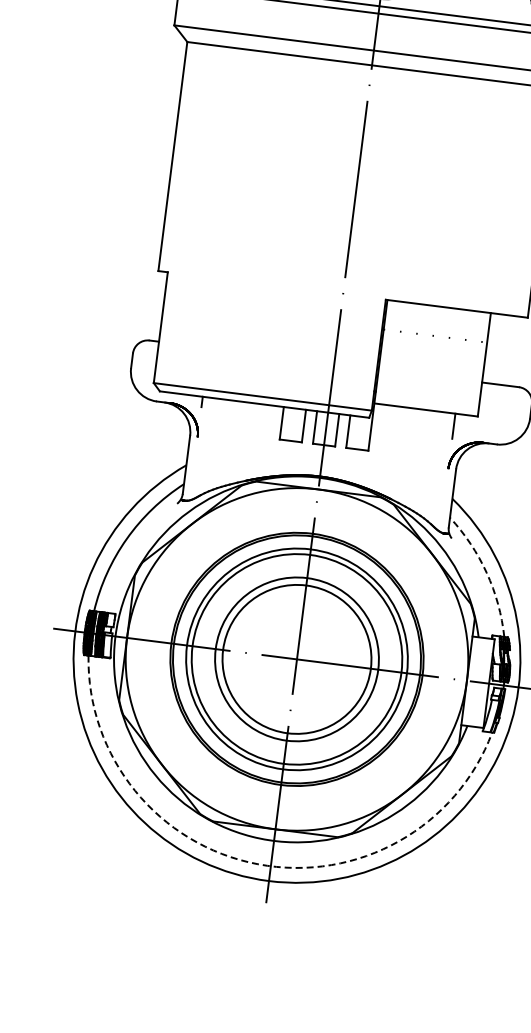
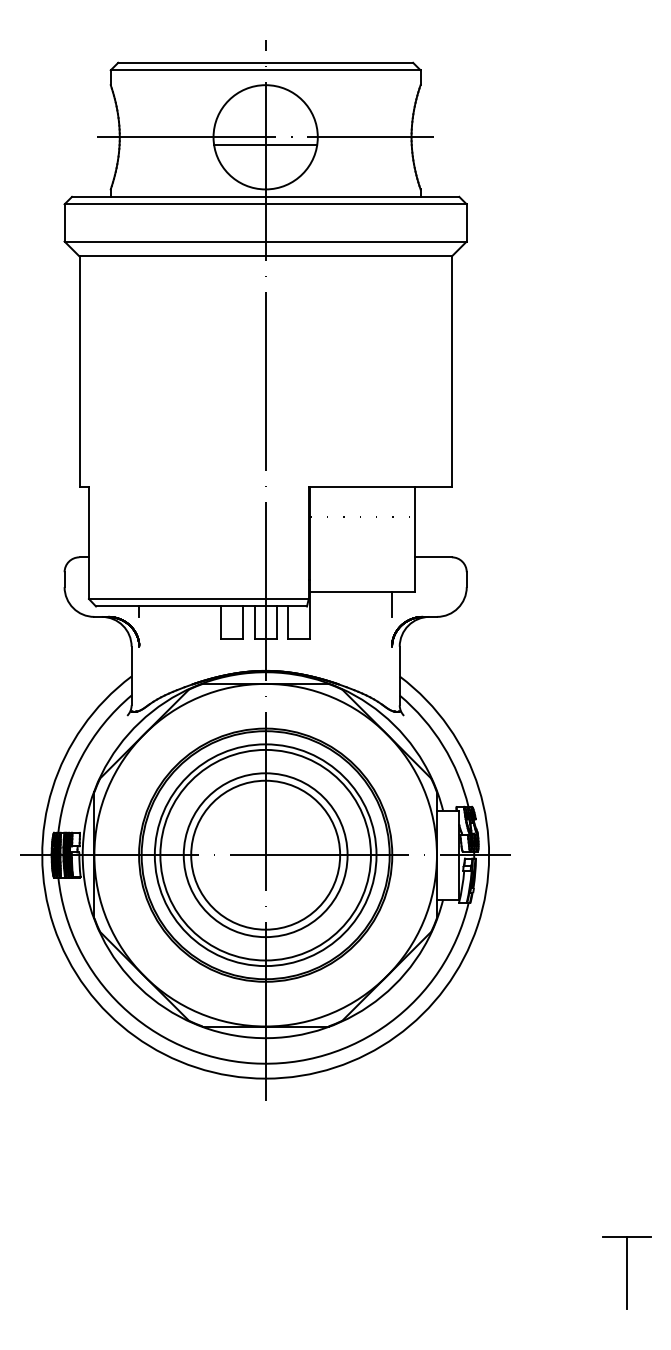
arc: (487, 572) -> (443, 745), dashed -> solid
arc: (257, 864) -> (252, 1063), dashed -> solid

